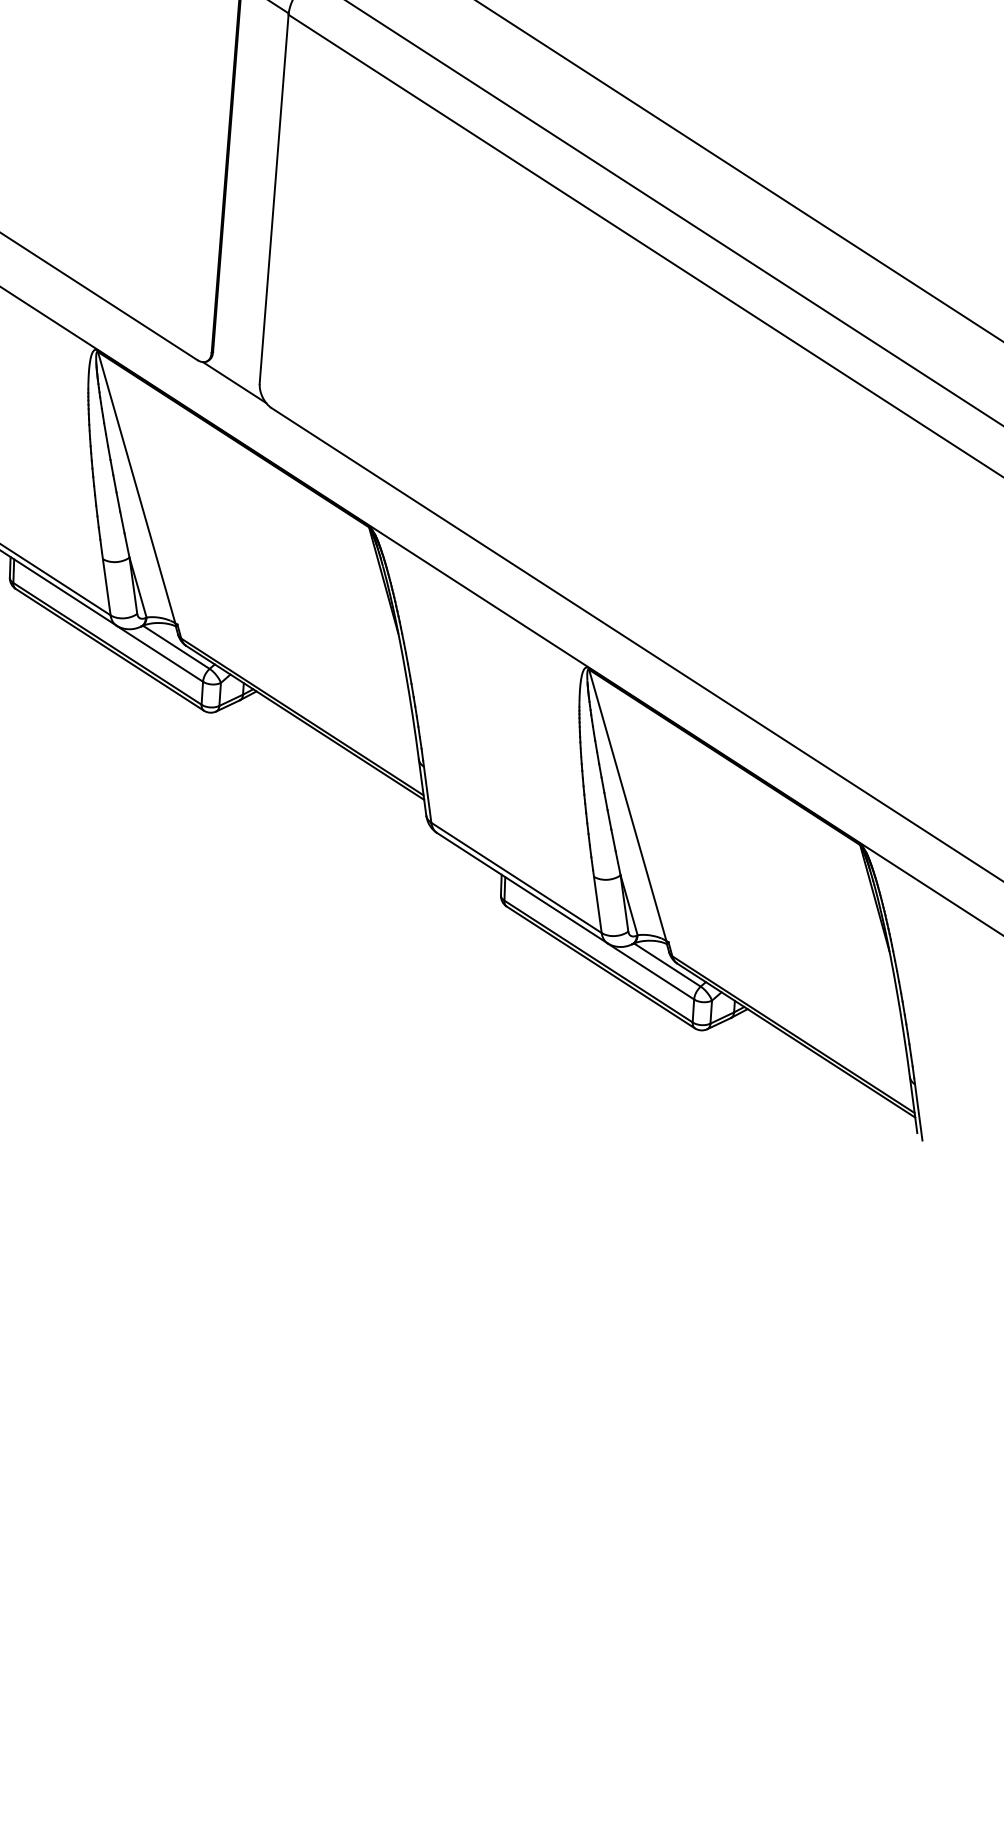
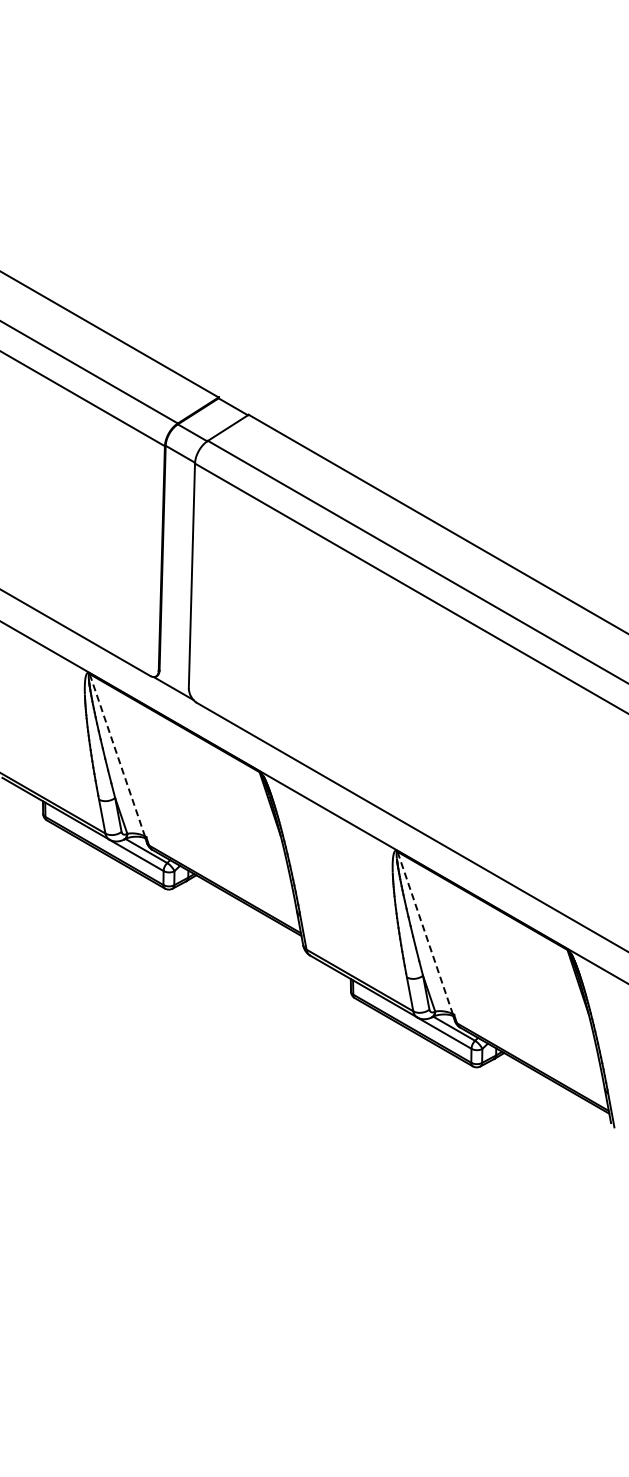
line: (136, 488) -> (117, 755), solid -> dashed
line: (628, 806) -> (425, 933), solid -> dashed

